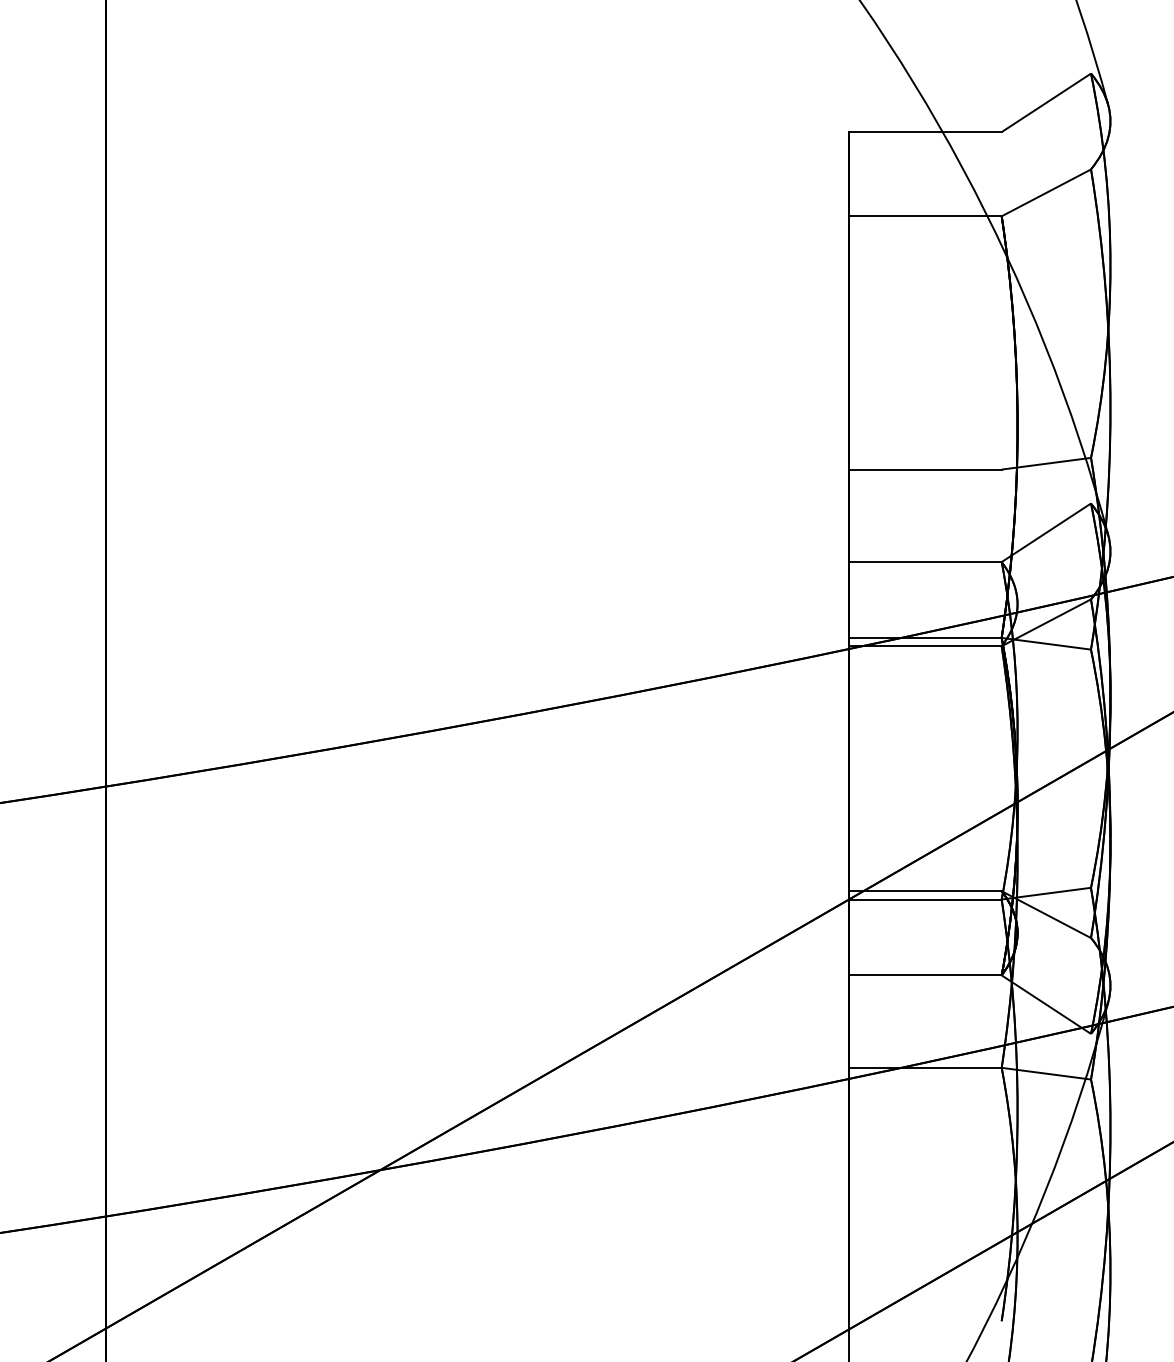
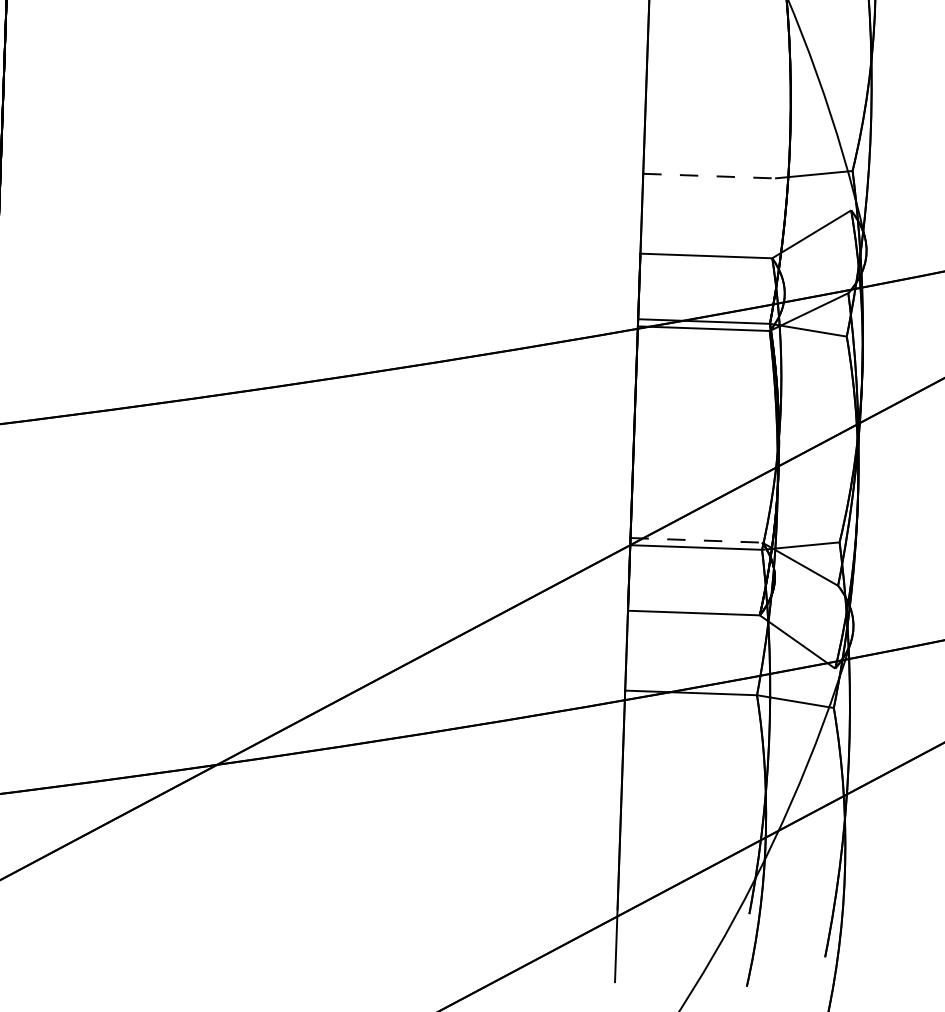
line: (925, 469) -> (709, 176), solid -> dashed
line: (925, 891) -> (696, 540), solid -> dashed

